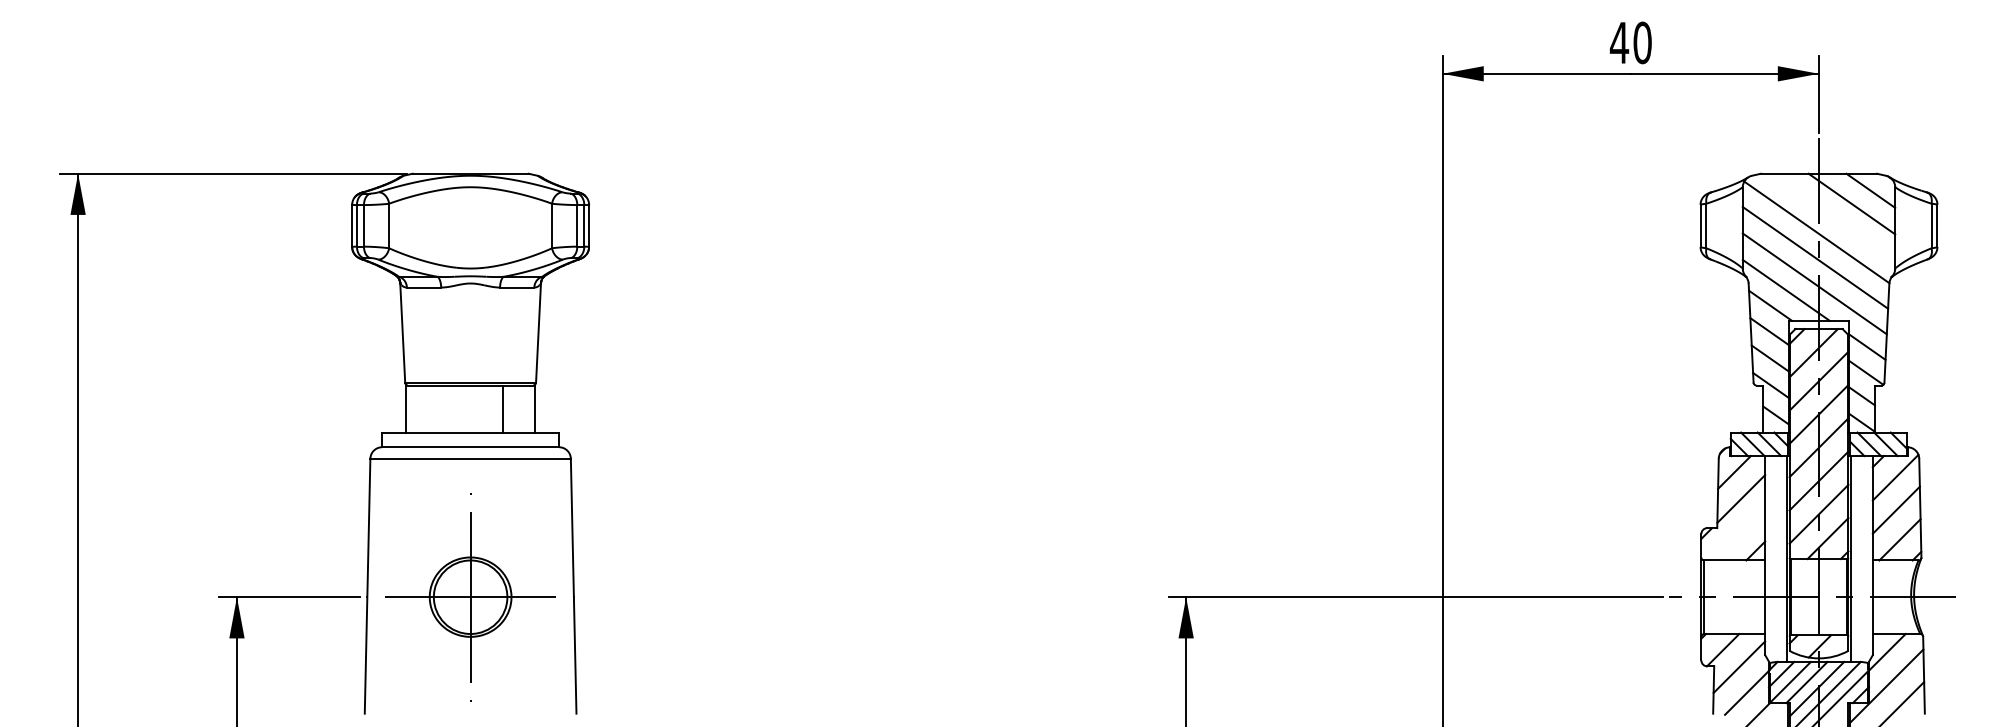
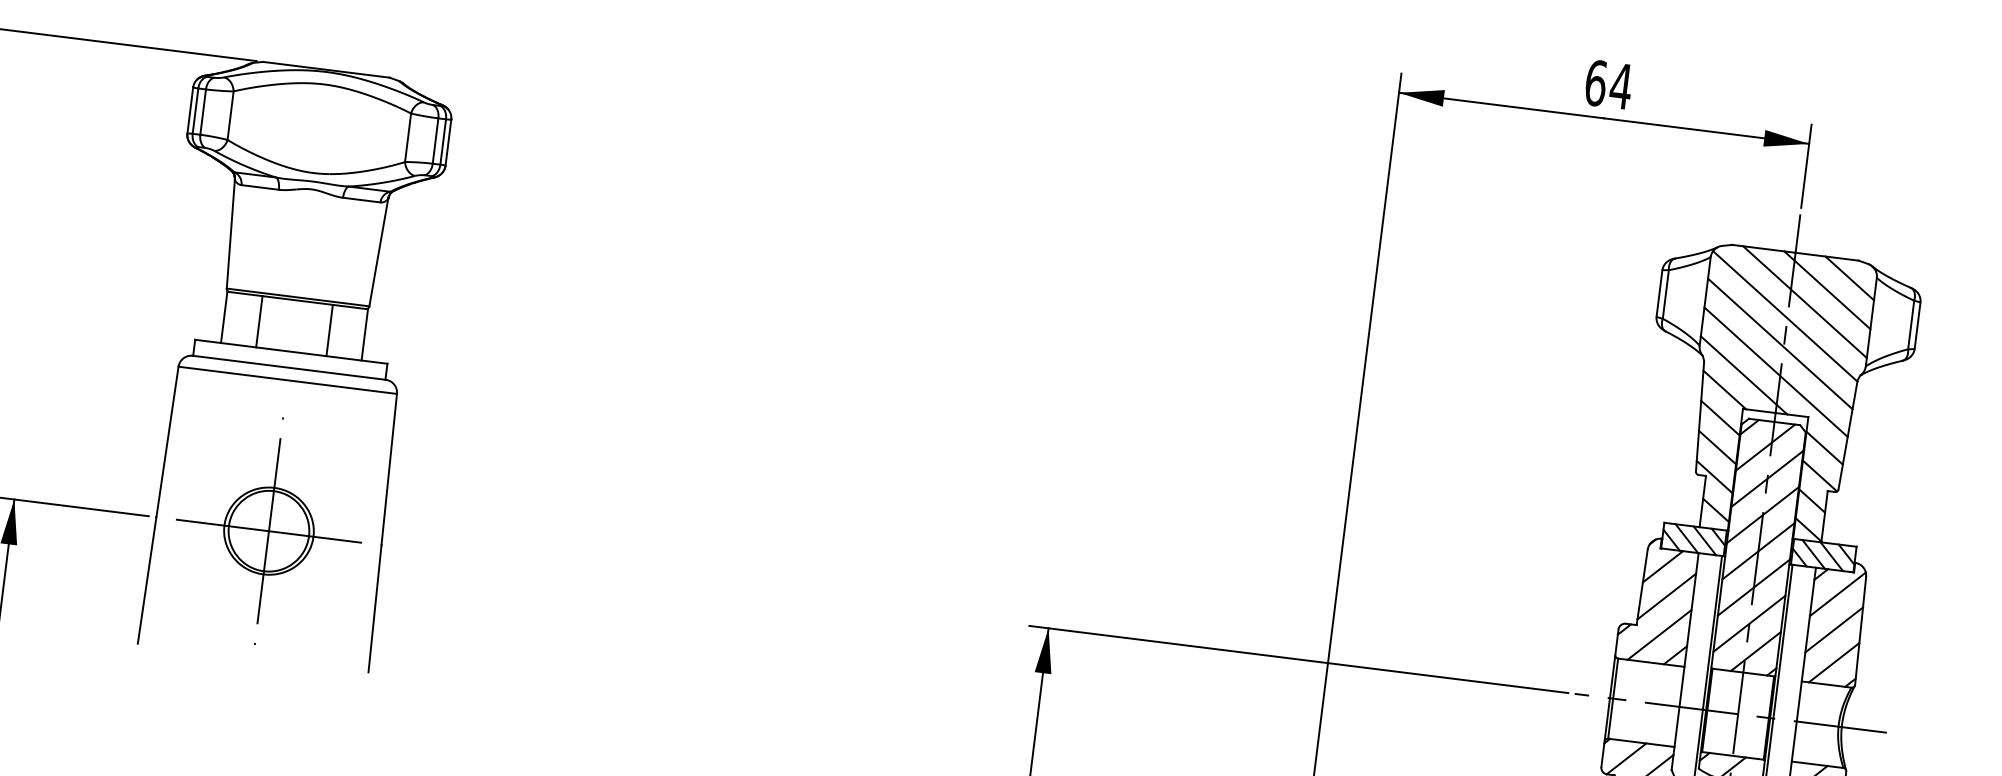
text: (1630, 42) -> (1608, 84), 40 -> 64
line: (1832, 216) -> (1804, 301), added
line: (438, 408) -> (259, 321), added
line: (1739, 534) -> (1660, 635), added

